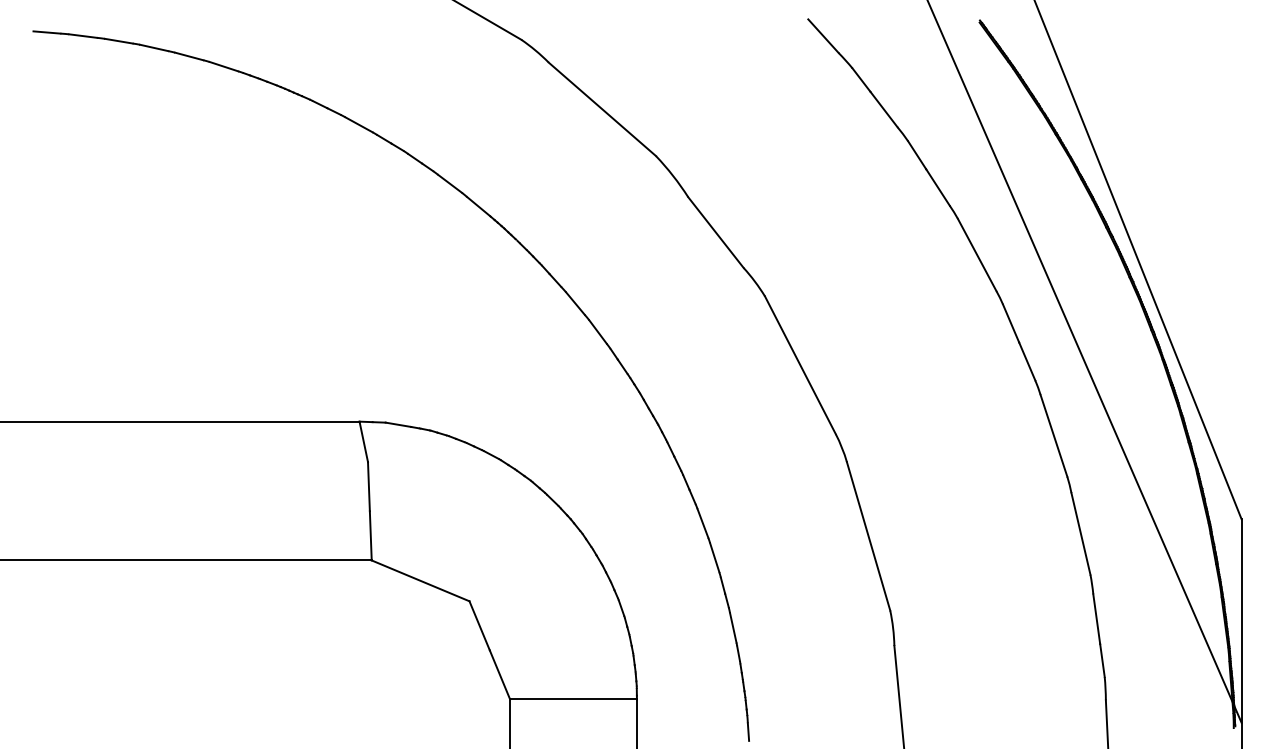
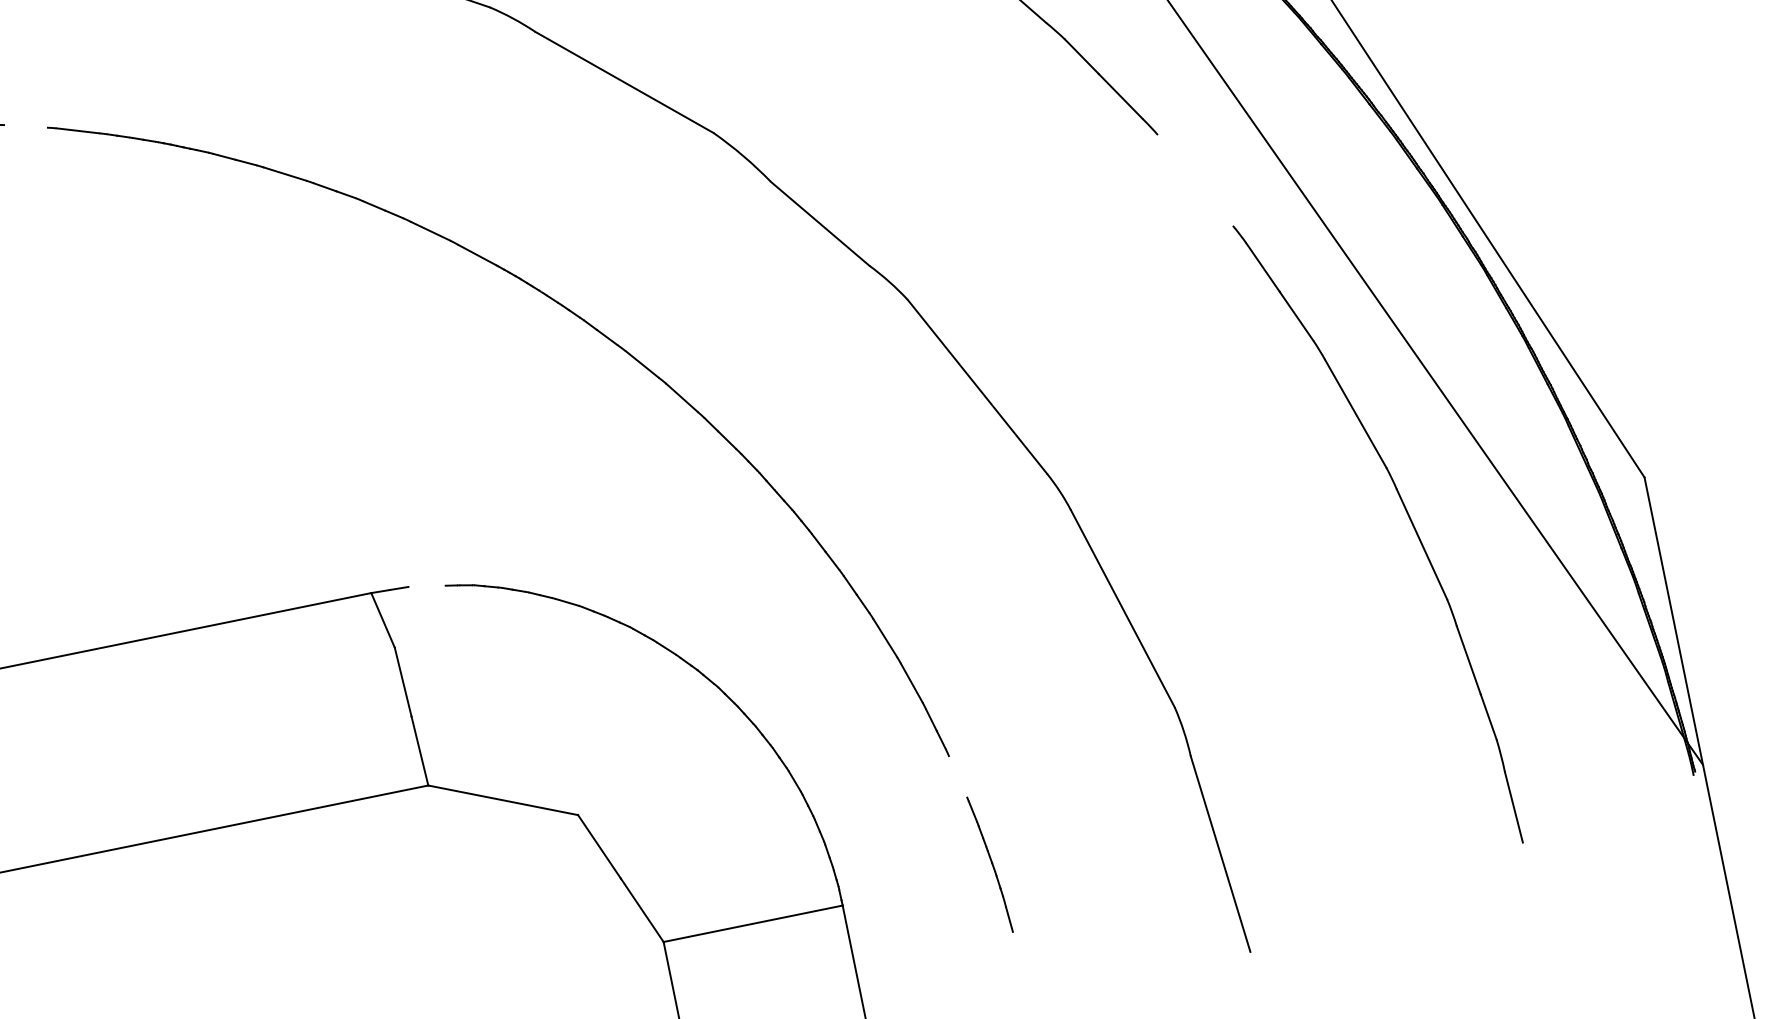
line: (189, 56) -> (26, 126), removed
line: (976, 254) -> (1194, 179), removed
line: (398, 424) -> (427, 585), removed
line: (733, 627) -> (958, 776), removed

